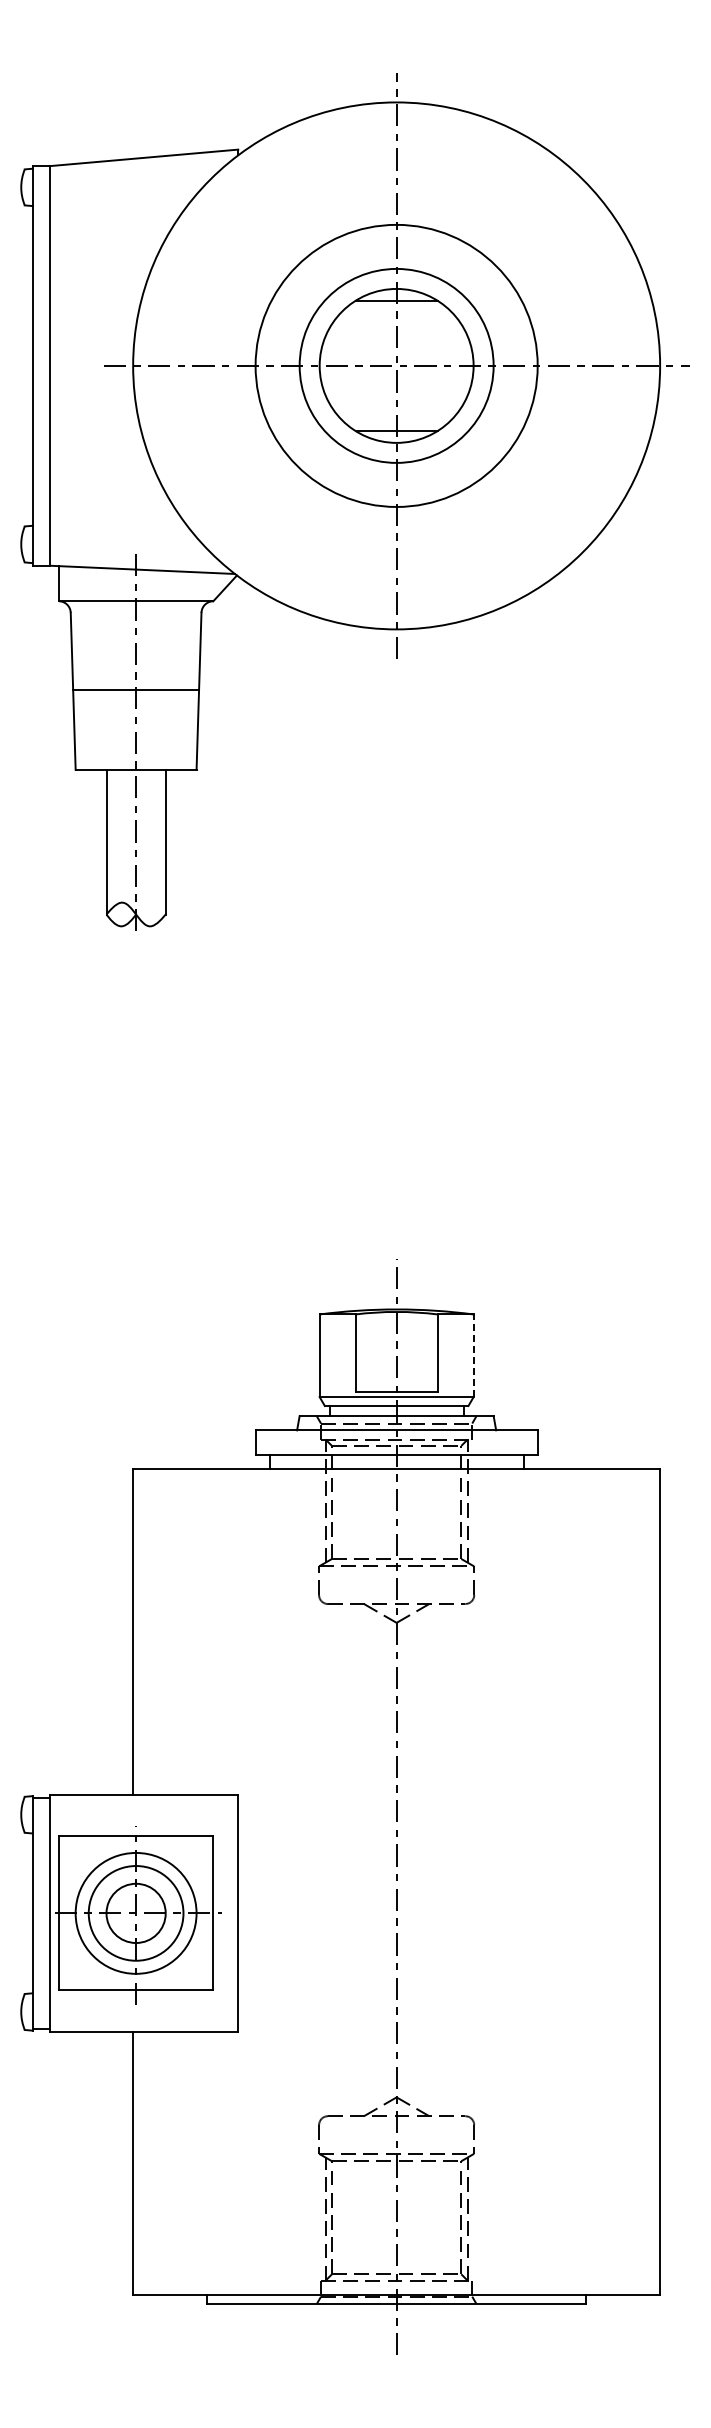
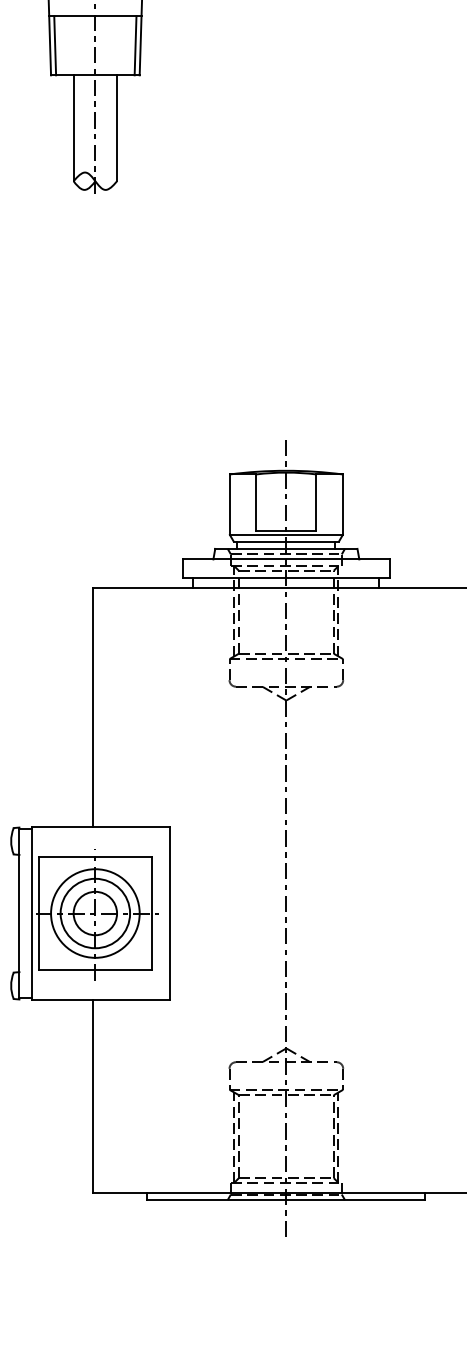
line: (81, 729) -> (55, 45), added
line: (190, 729) -> (135, 45), added
line: (473, 1355) -> (342, 504), dashed -> solid

